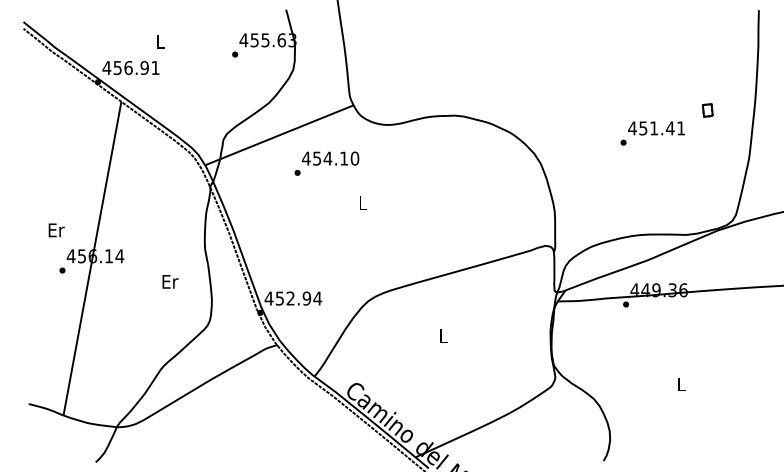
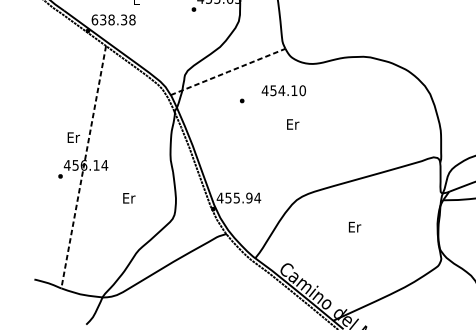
text: (130, 67) -> (113, 19), 456.91 -> 638.38
line: (279, 135) -> (228, 72), solid -> dashed
text: (330, 158) -> (283, 90), moved
text: (363, 203) -> (293, 124), L -> Er
text: (56, 230) -> (73, 137), moved
line: (92, 258) -> (83, 167), solid -> dashed
text: (170, 281) -> (129, 198), moved
text: (290, 298) -> (236, 198), 452.94 -> 455.94
text: (443, 336) -> (354, 227), L -> Er

